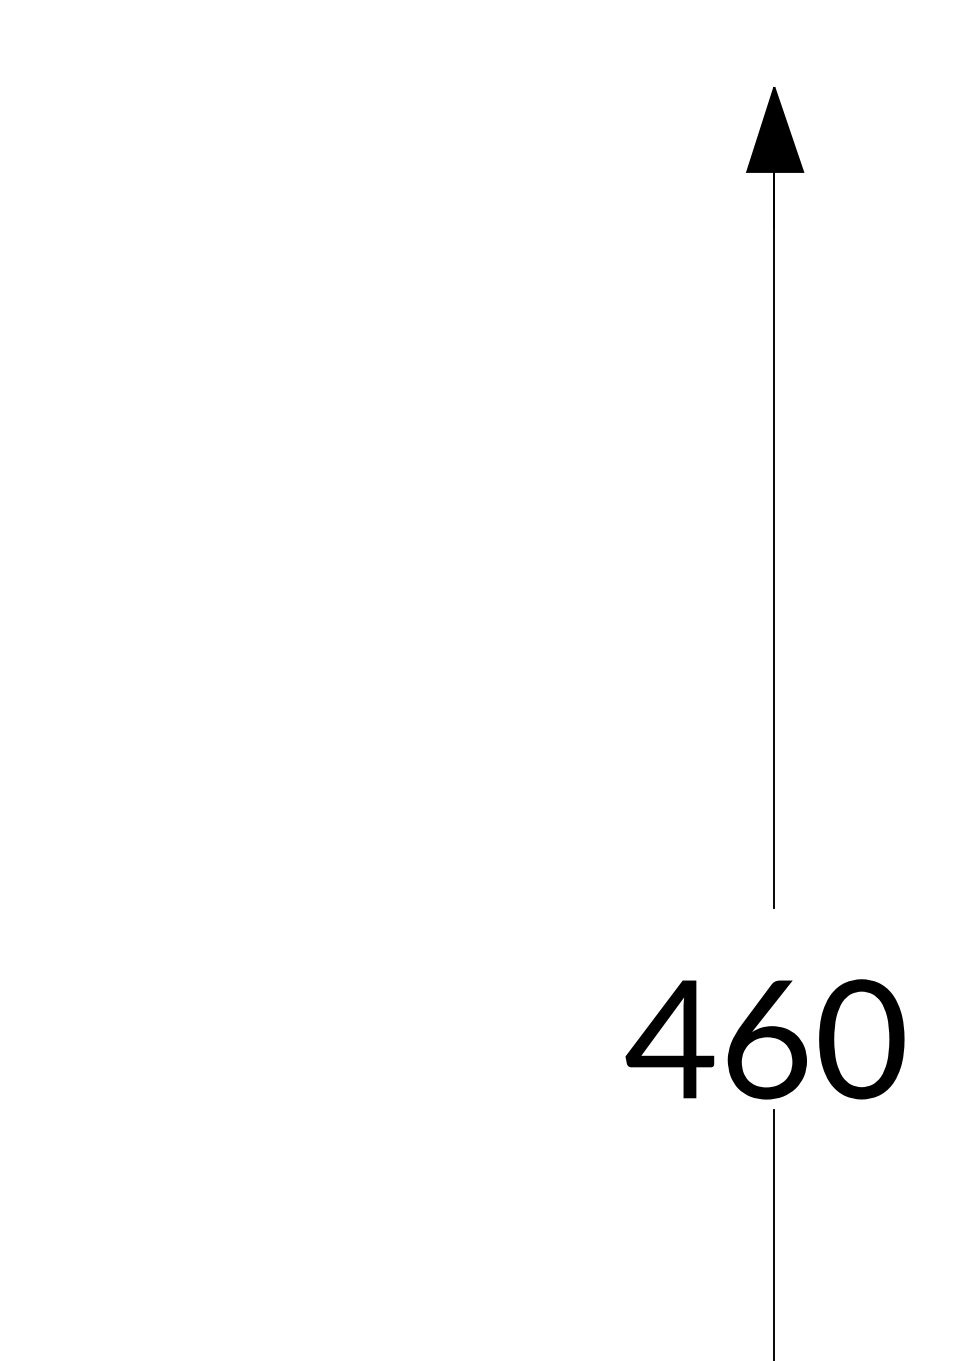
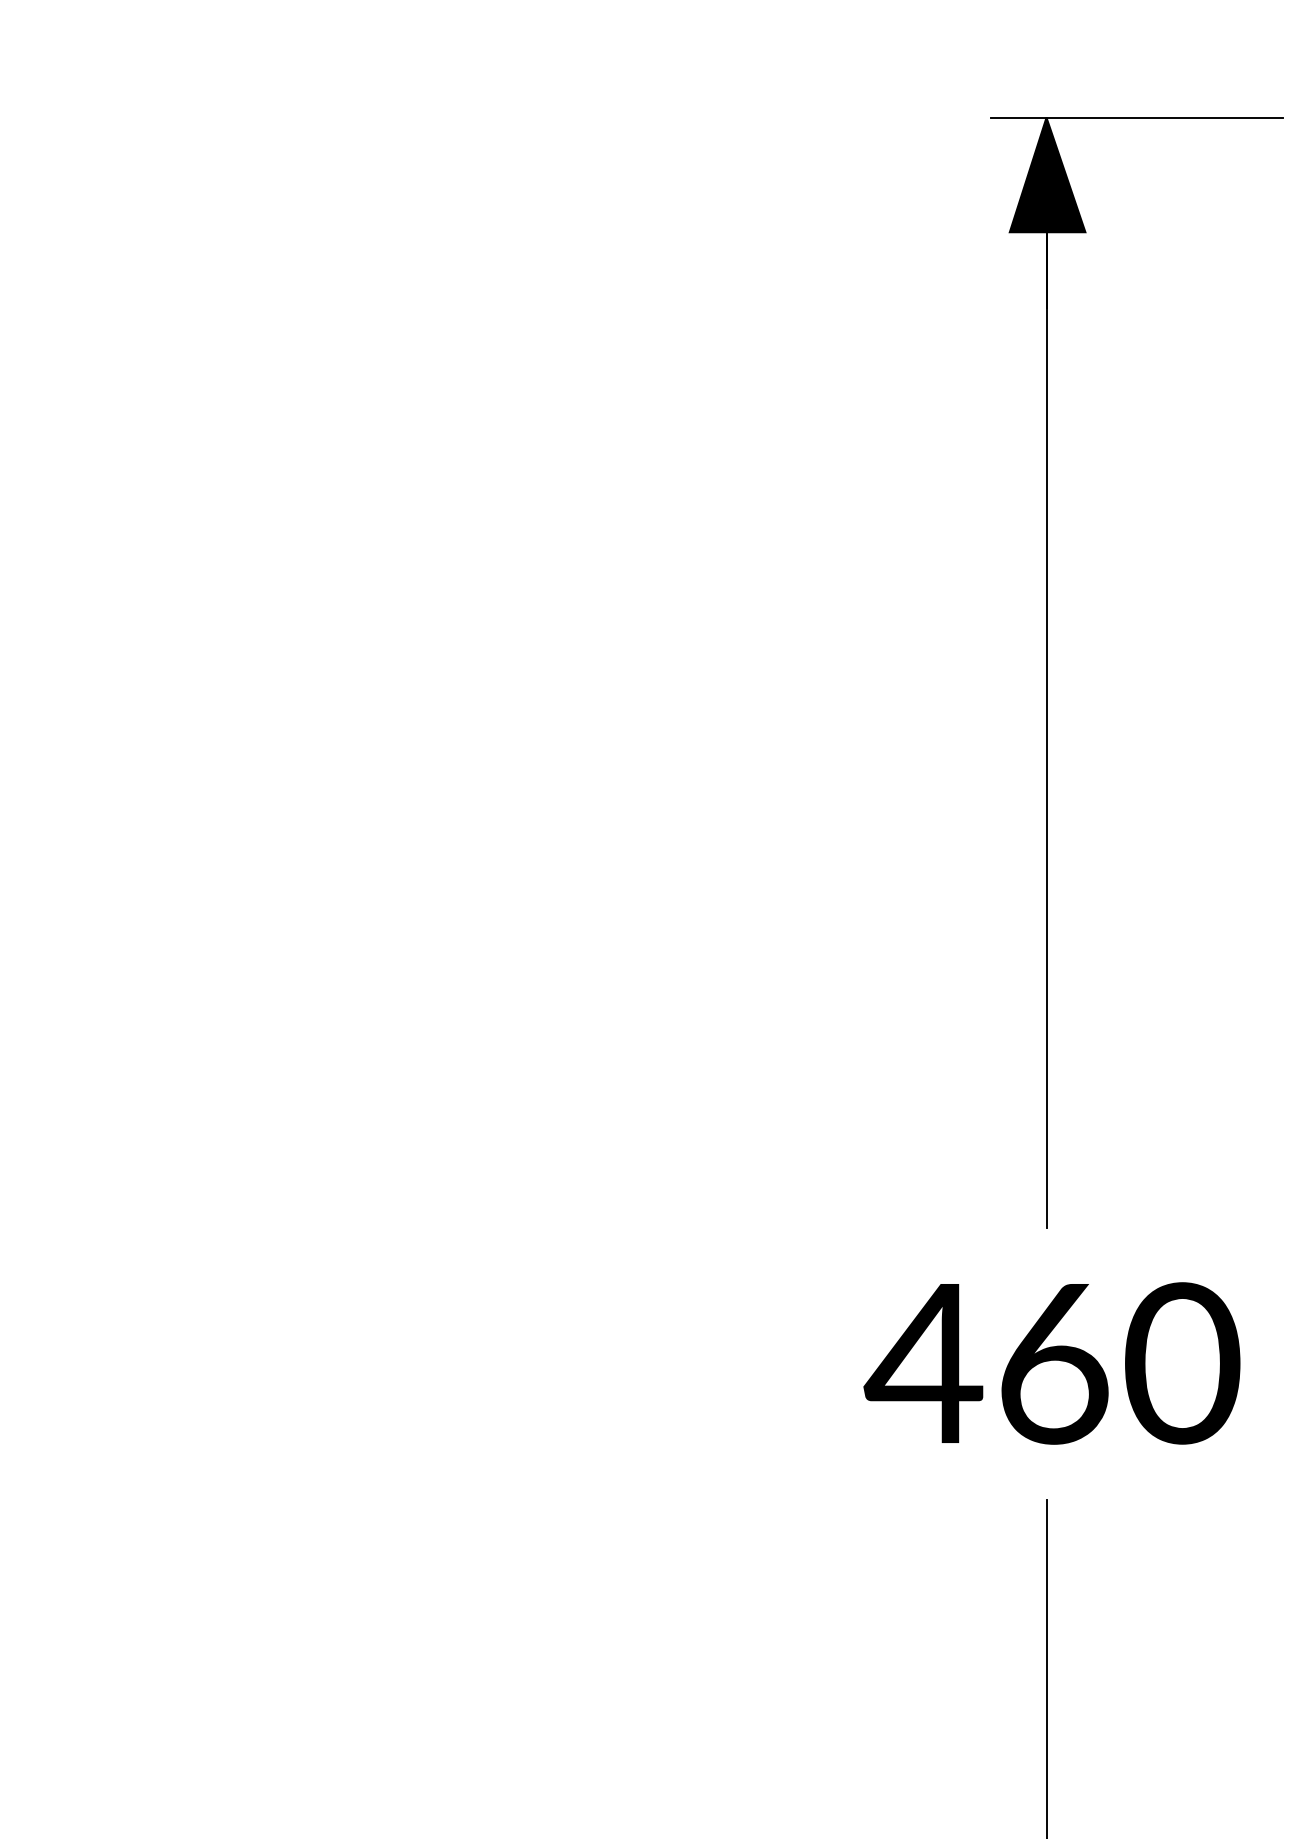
line: (840, 87) -> (1136, 117), added
text: (764, 1039) -> (1051, 1363), moved

